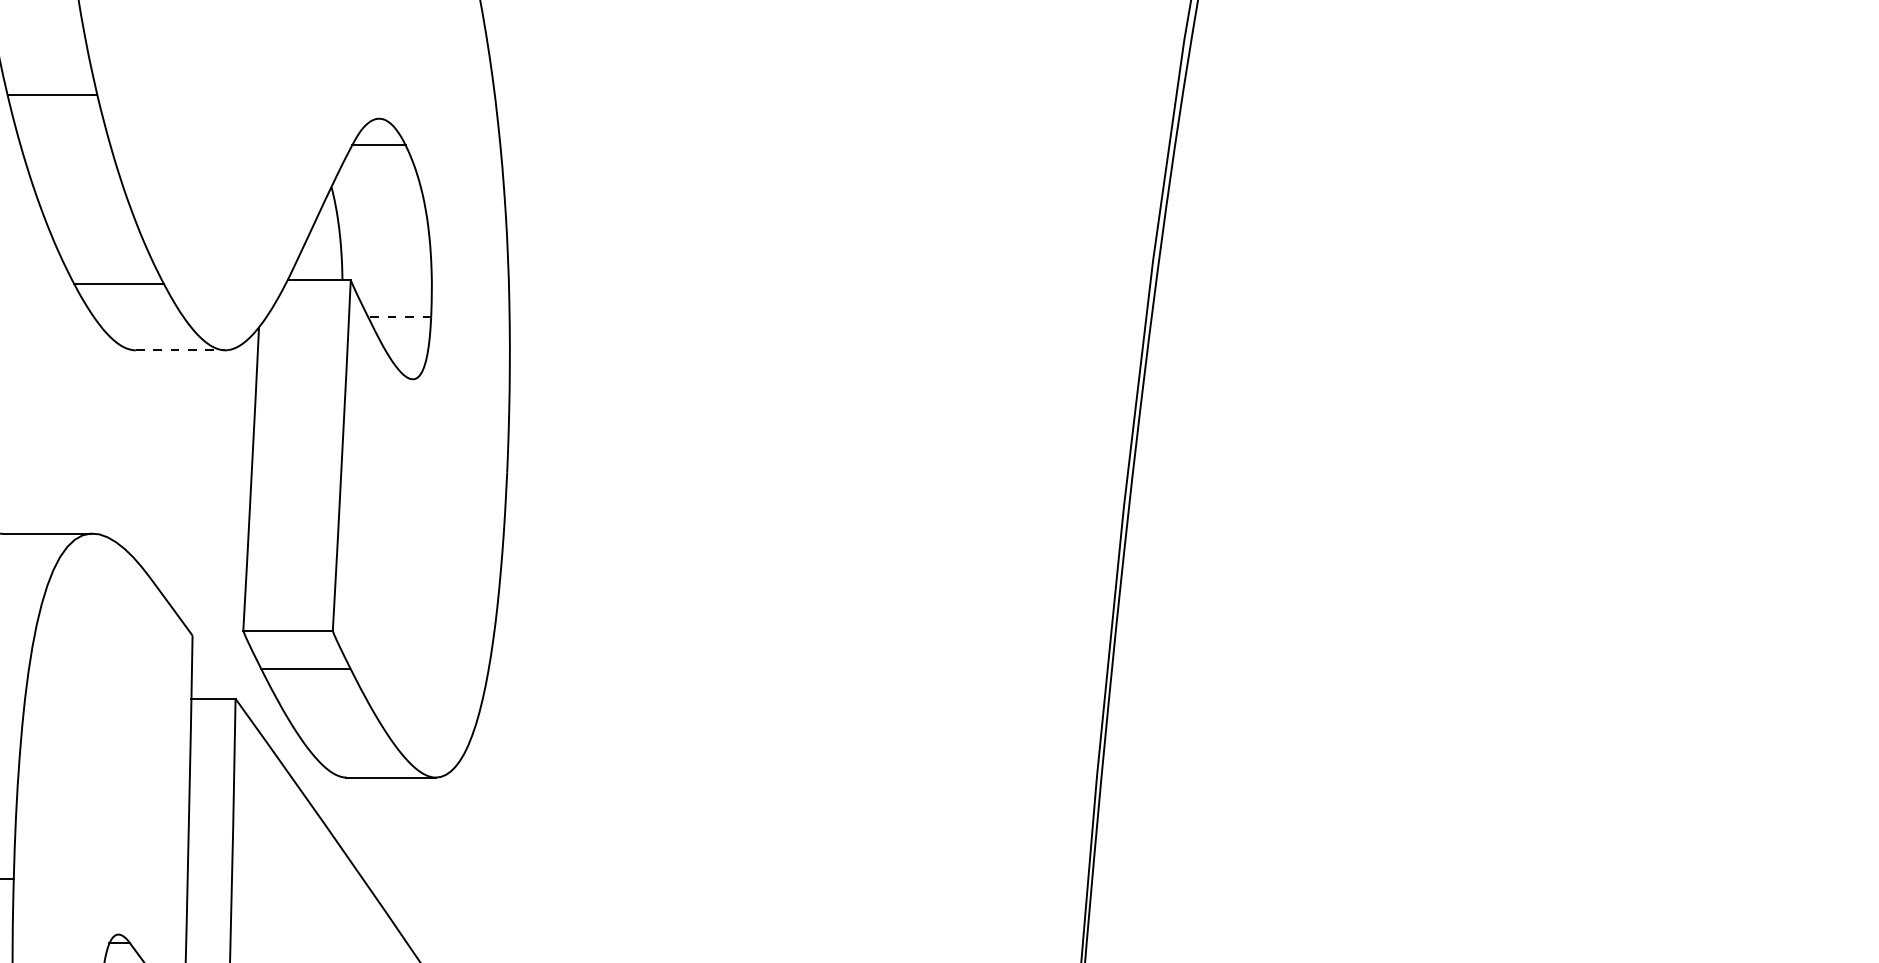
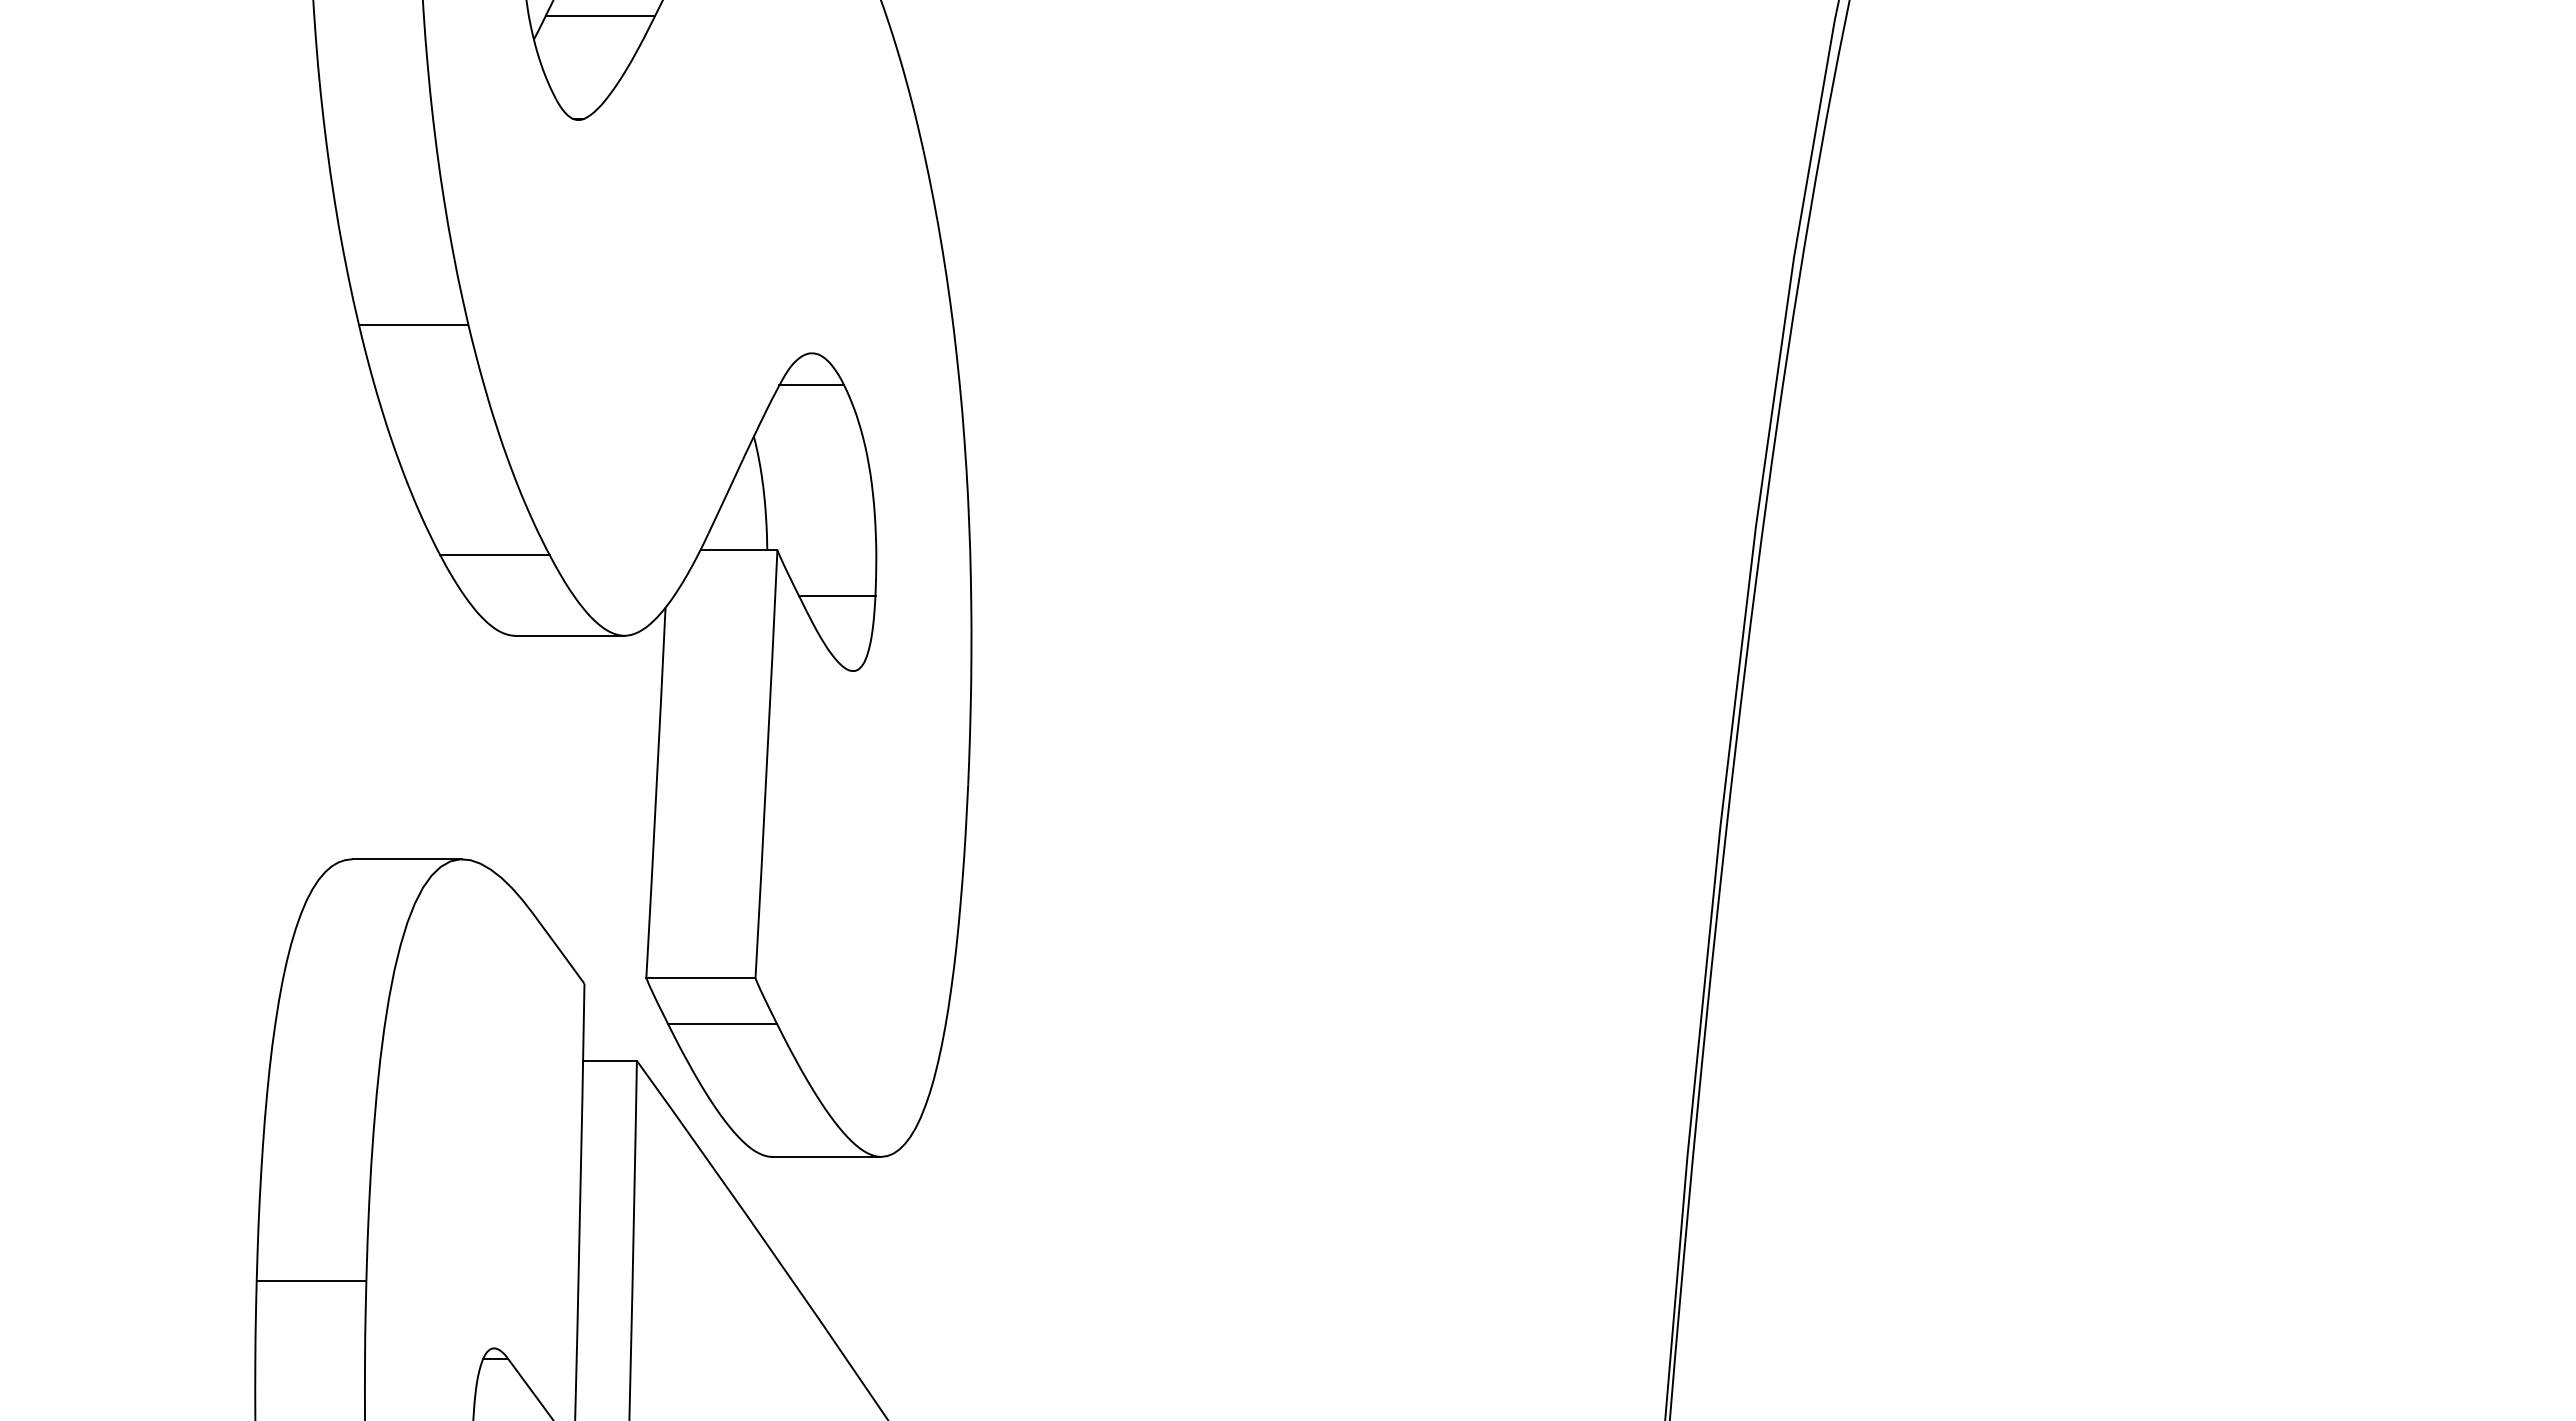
line: (399, 317) -> (836, 595), dashed -> solid
line: (180, 350) -> (569, 635), dashed -> solid

